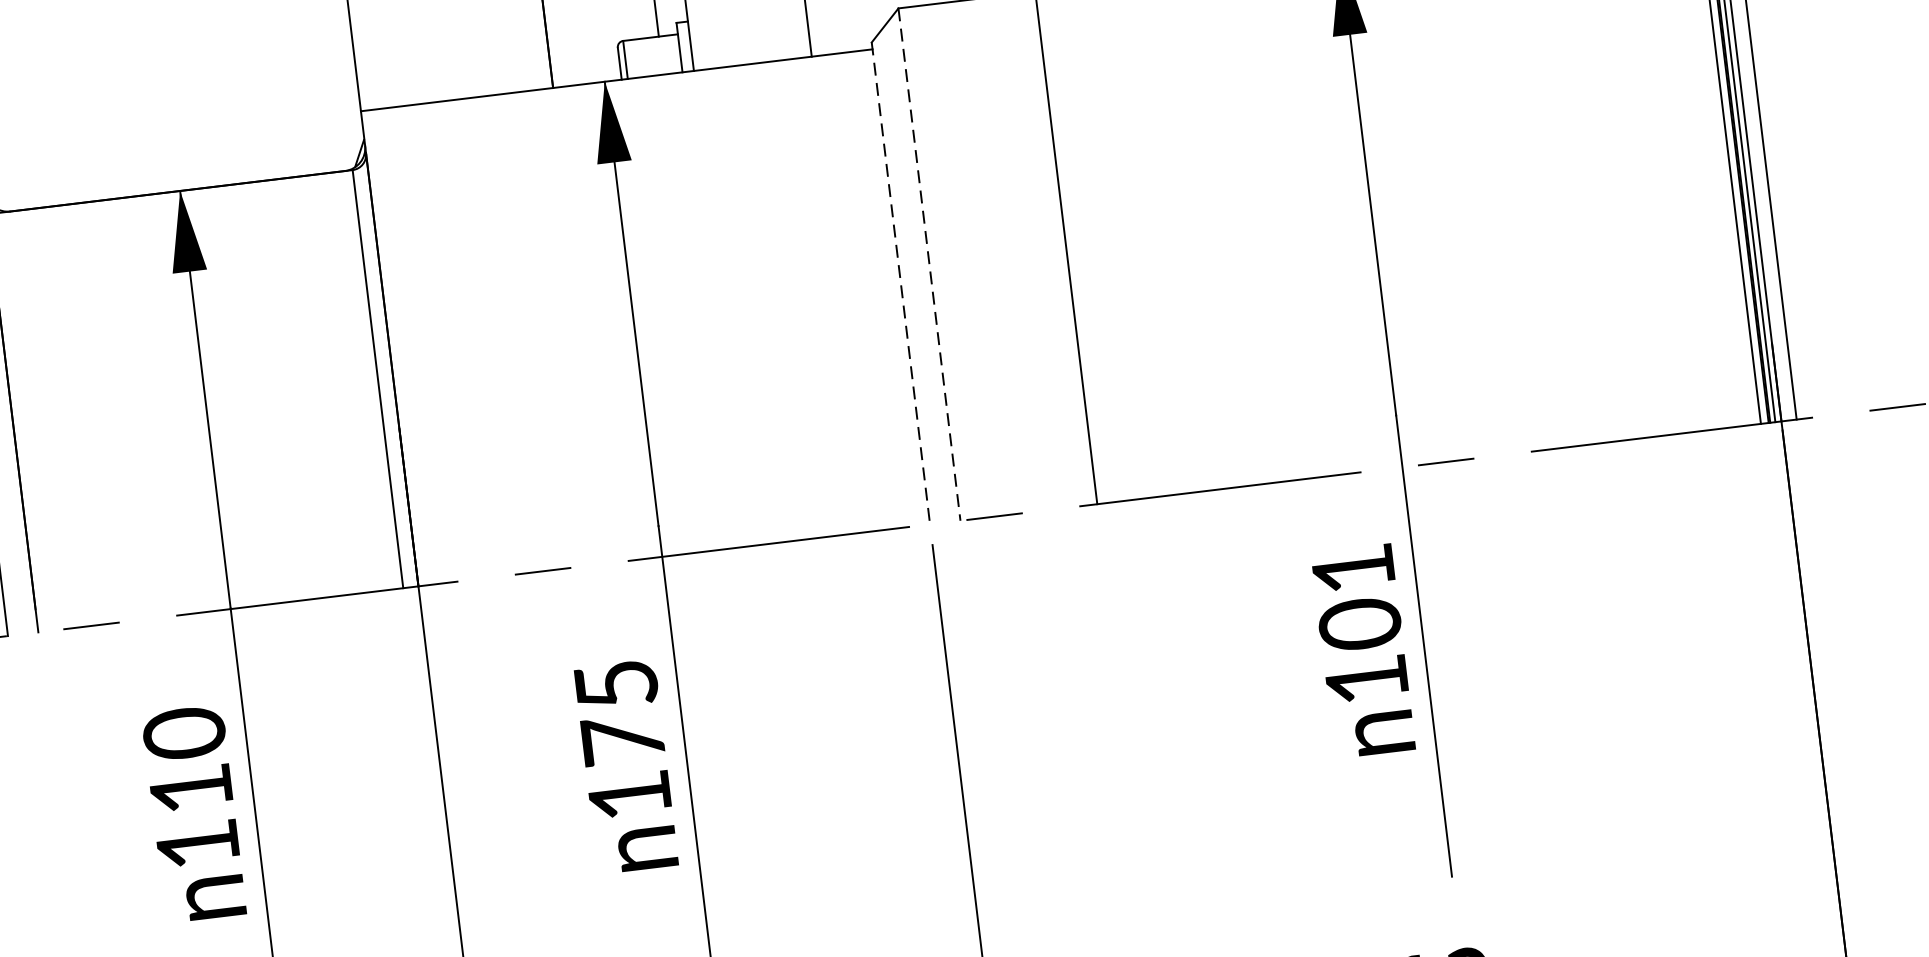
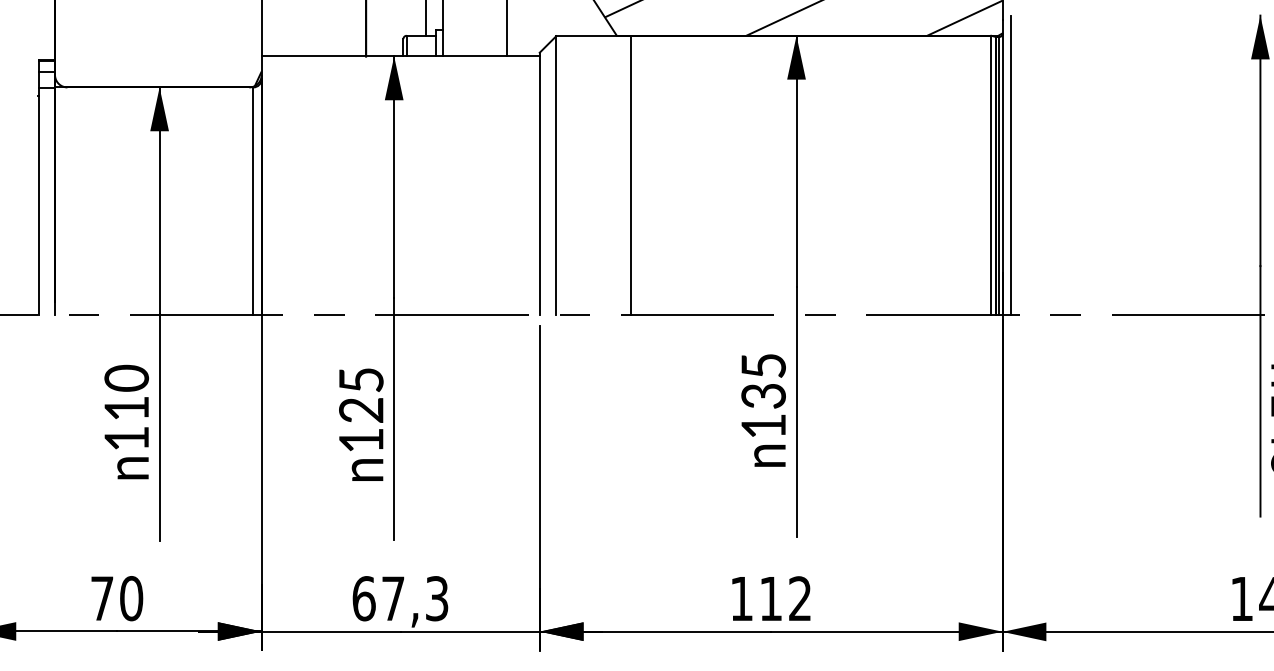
line: (929, 264) -> (556, 175), dashed -> solid
line: (900, 283) -> (539, 183), dashed -> solid
text: (1356, 597) -> (763, 381), 101 -> 135
text: (623, 738) -> (361, 409), 175 -> 125

